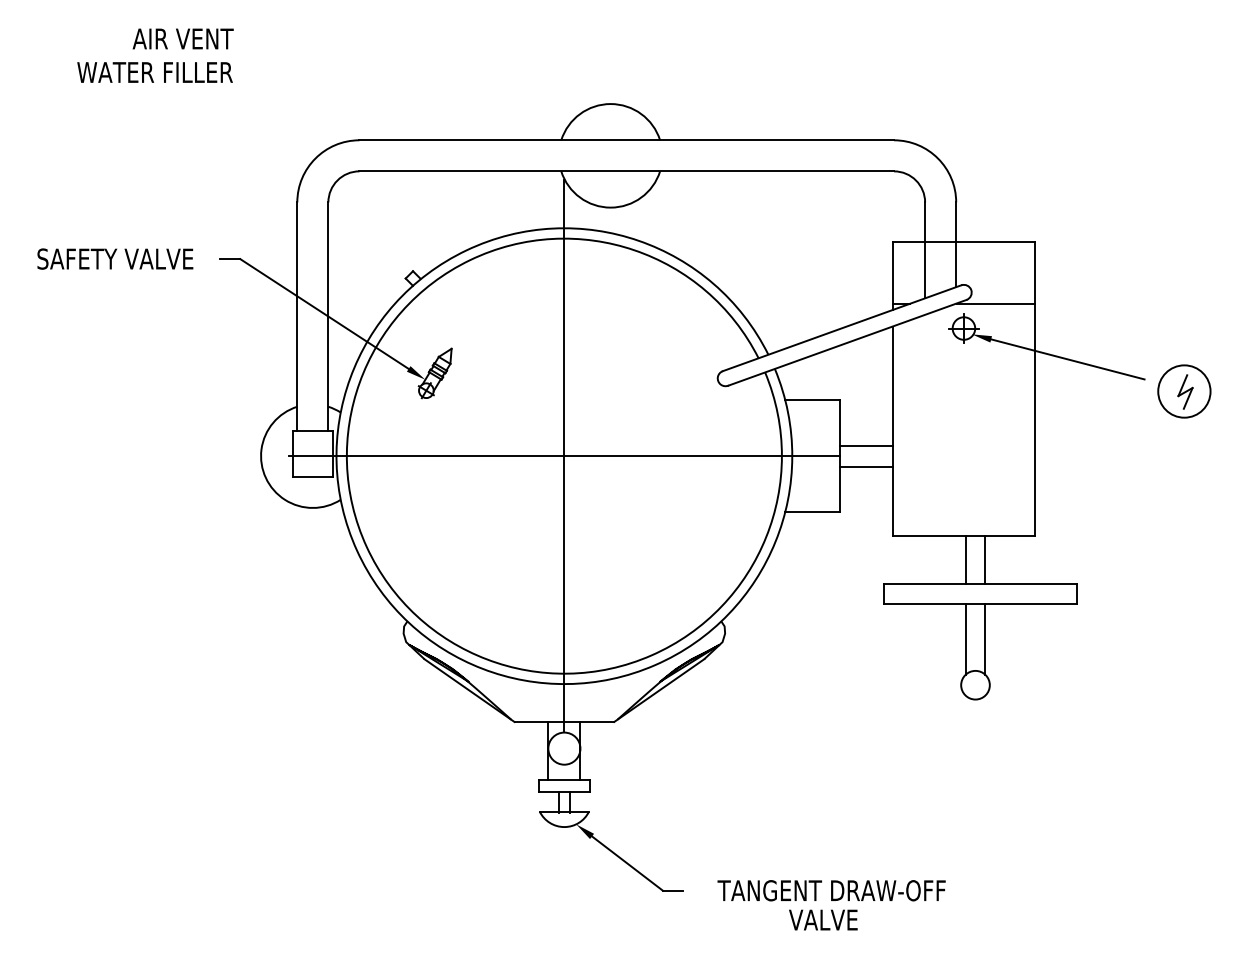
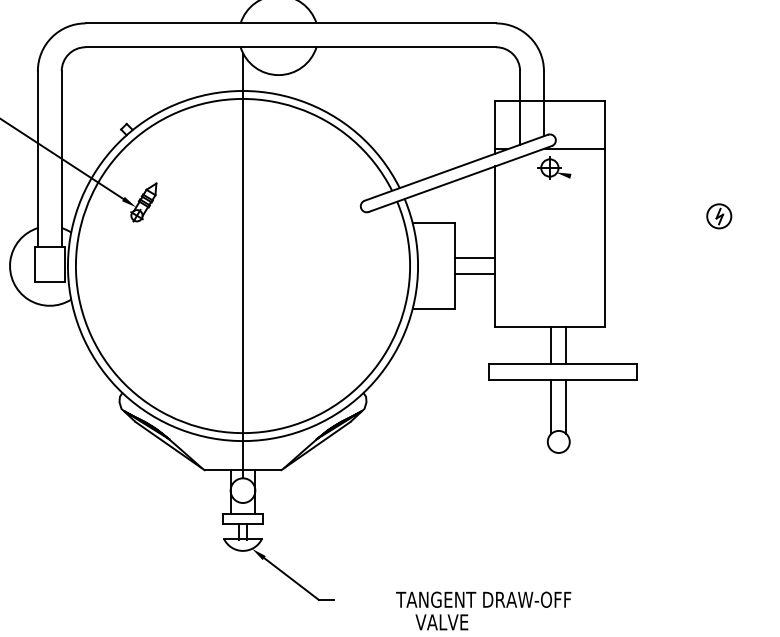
line: (1067, 359) -> (629, 191), removed
part: (1184, 391) -> (719, 216), size x0.6
line: (564, 456) -> (243, 266), removed
text: (831, 890) -> (483, 599), moved

